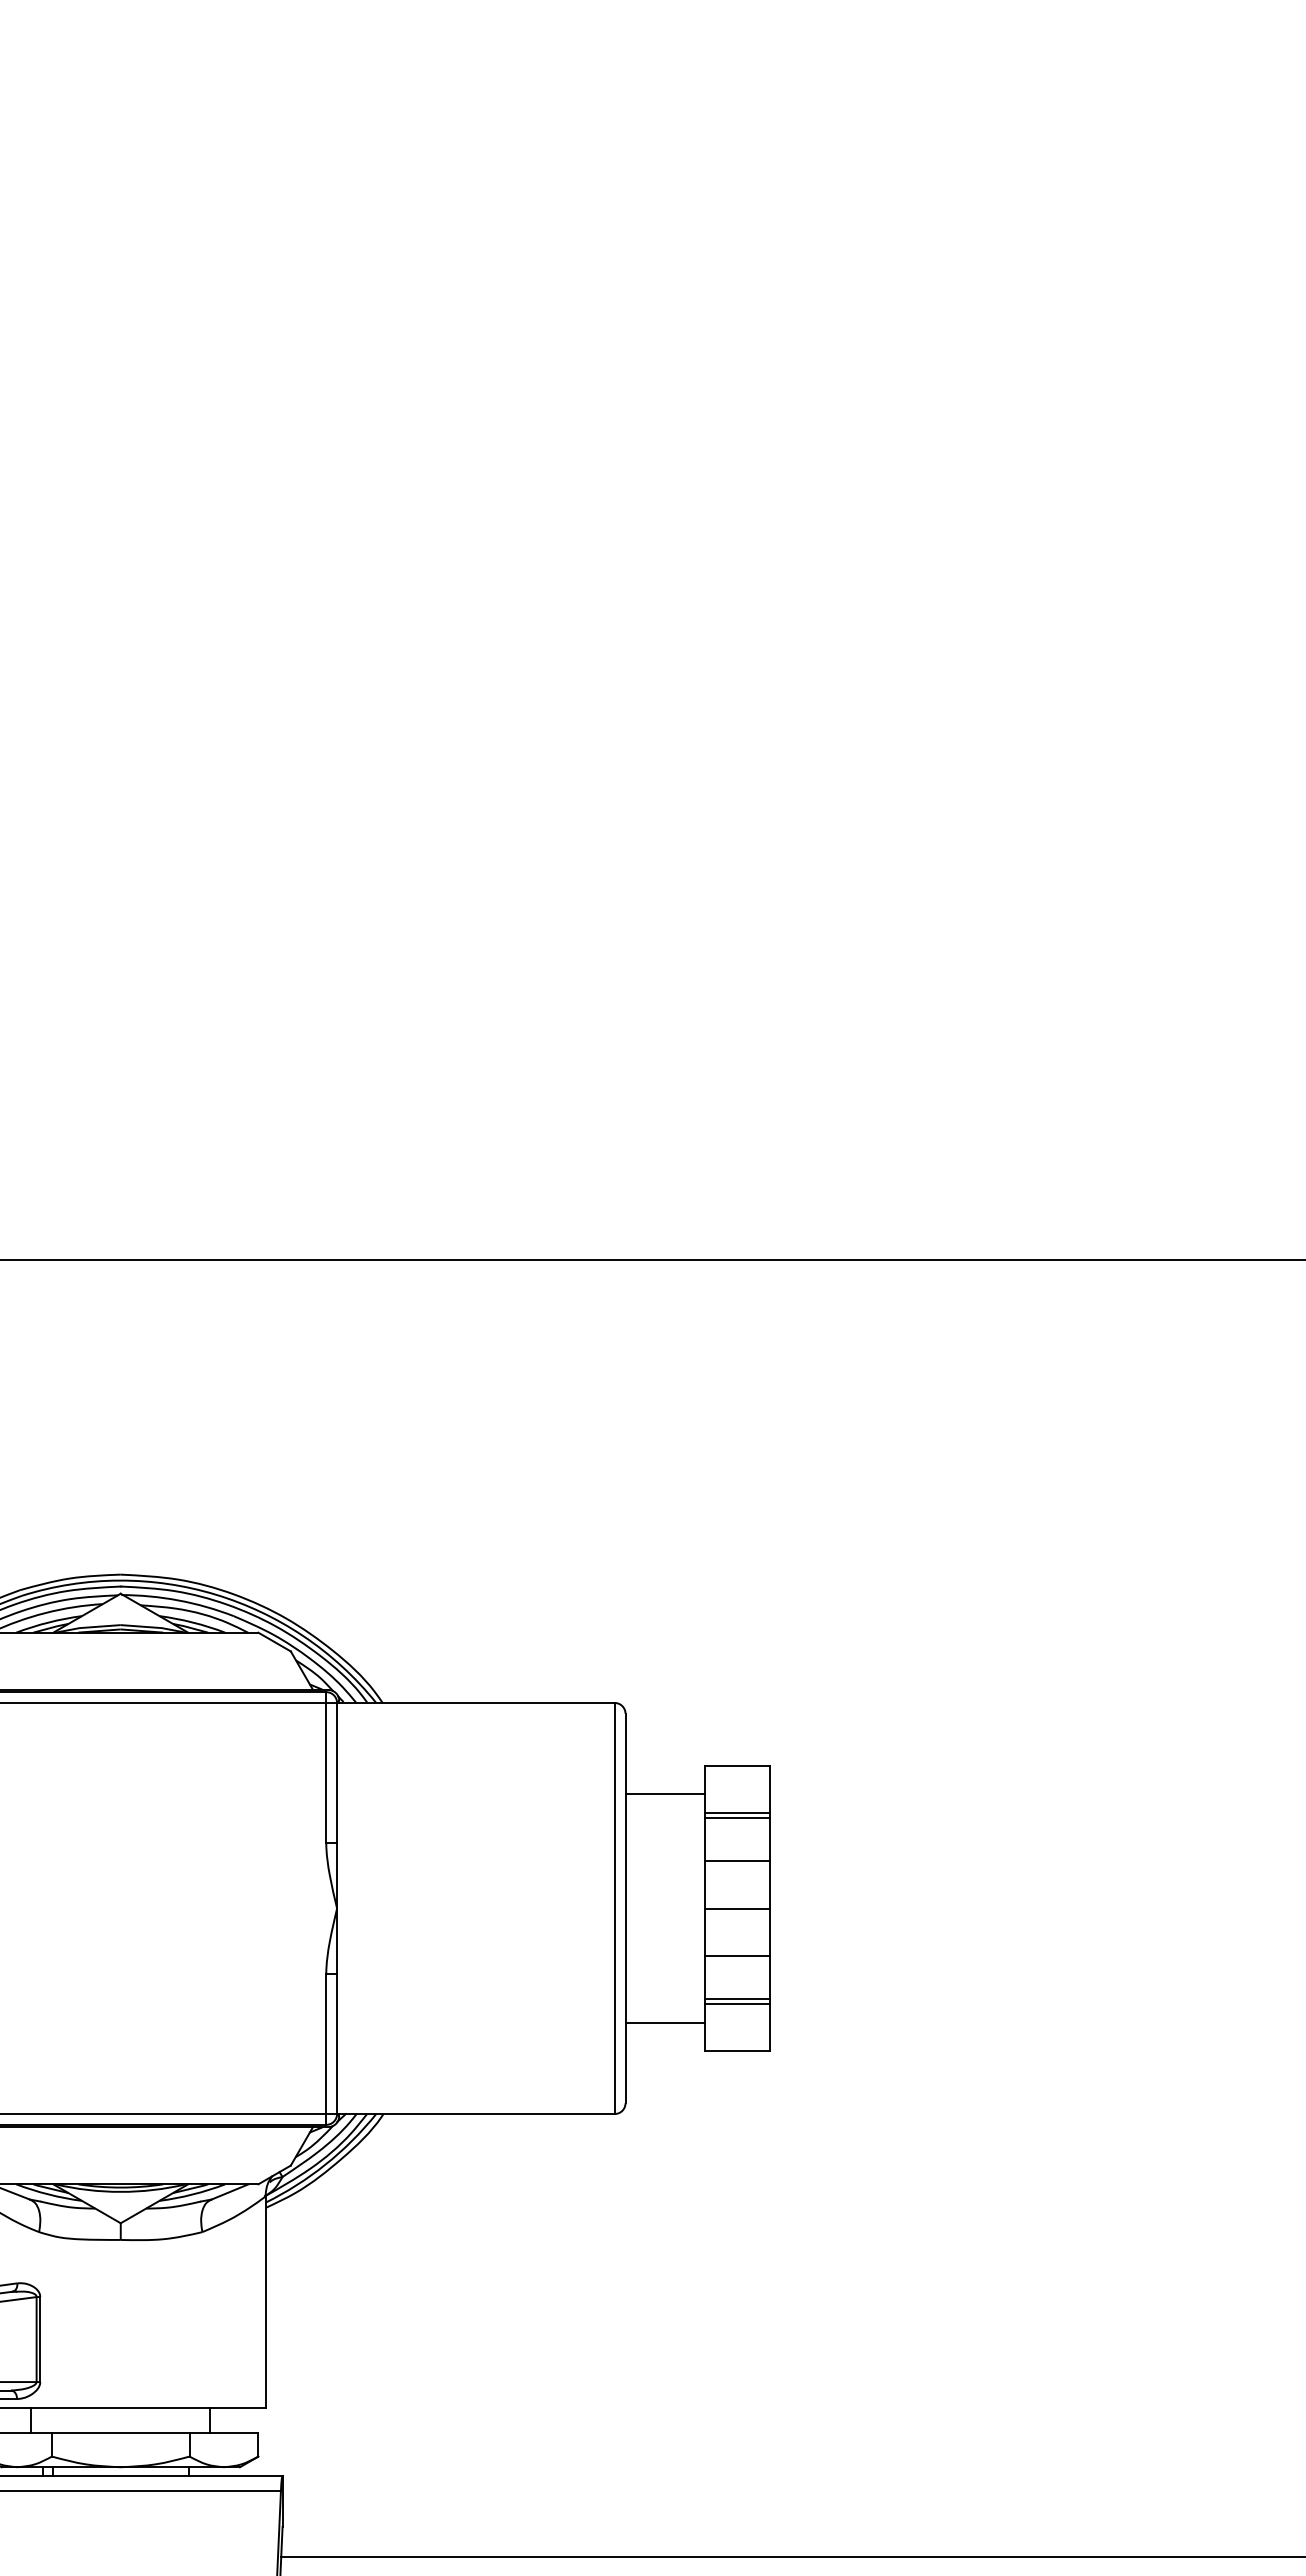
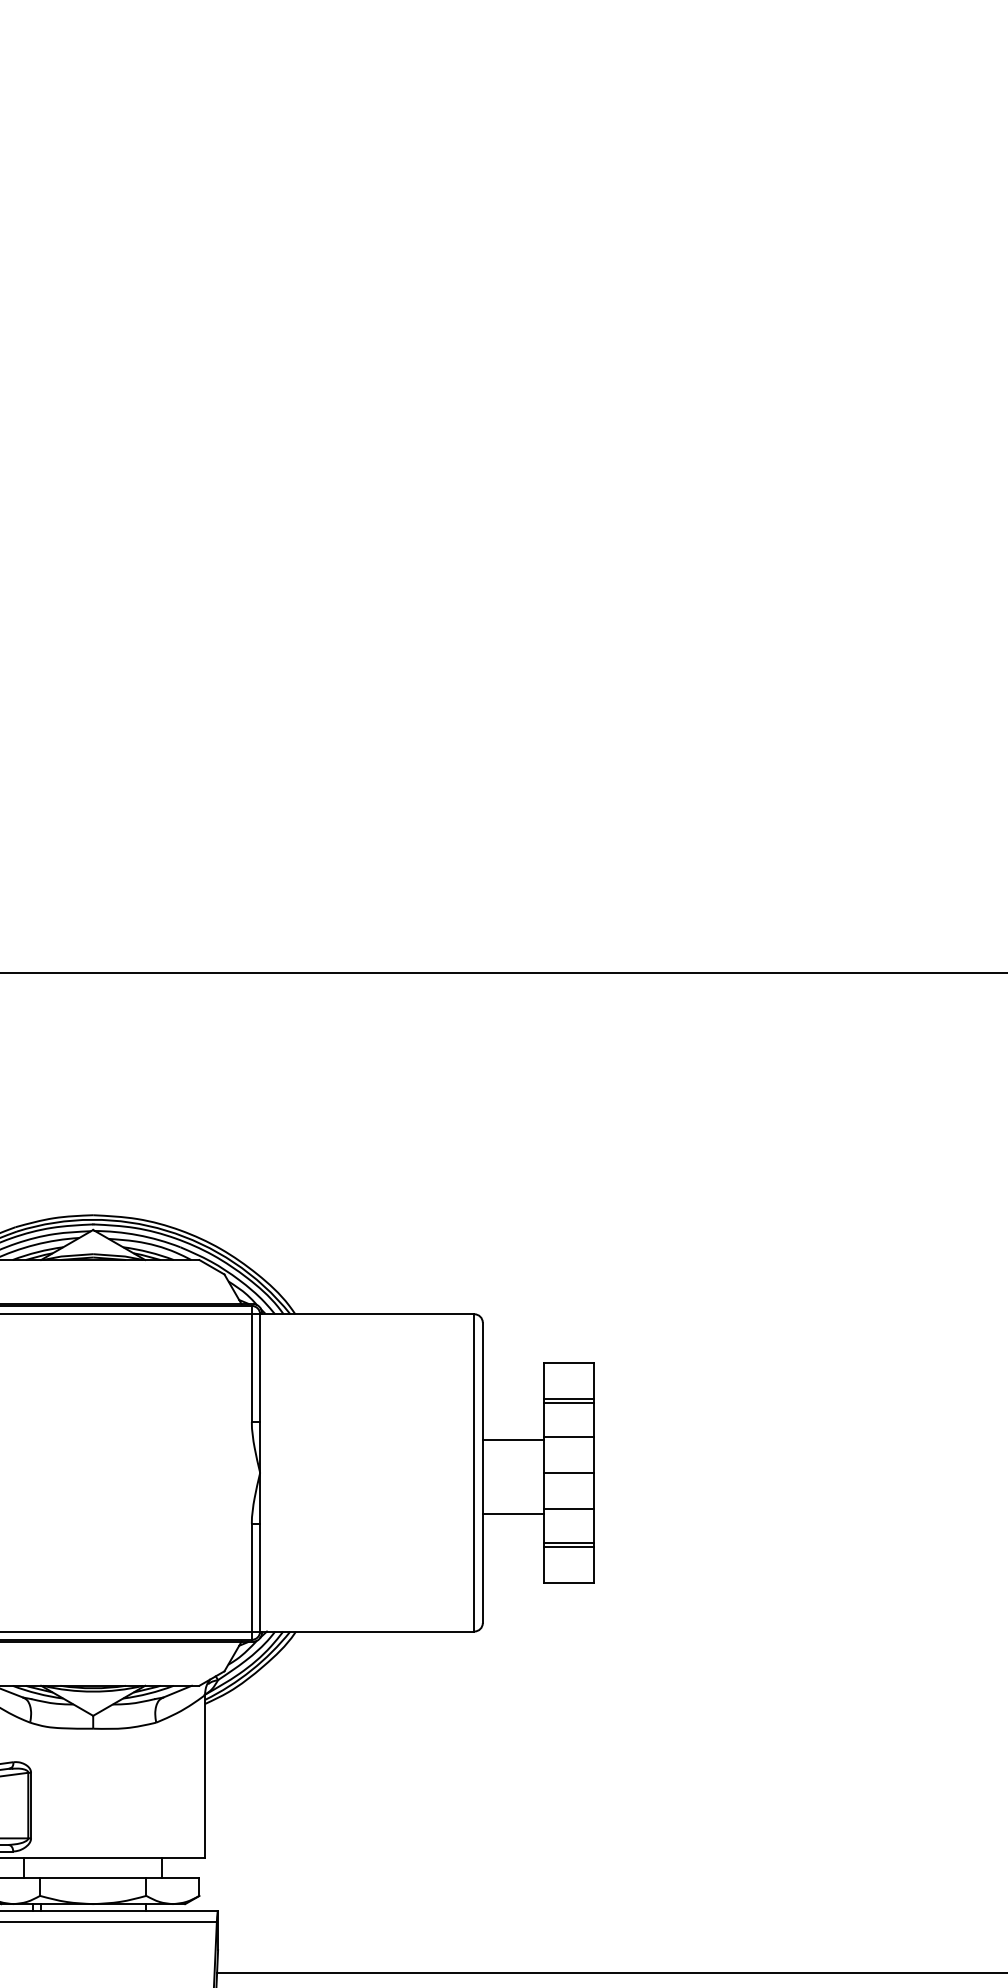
line: (664, 1793) -> (512, 1439), moved
line: (664, 2023) -> (512, 1514), moved

